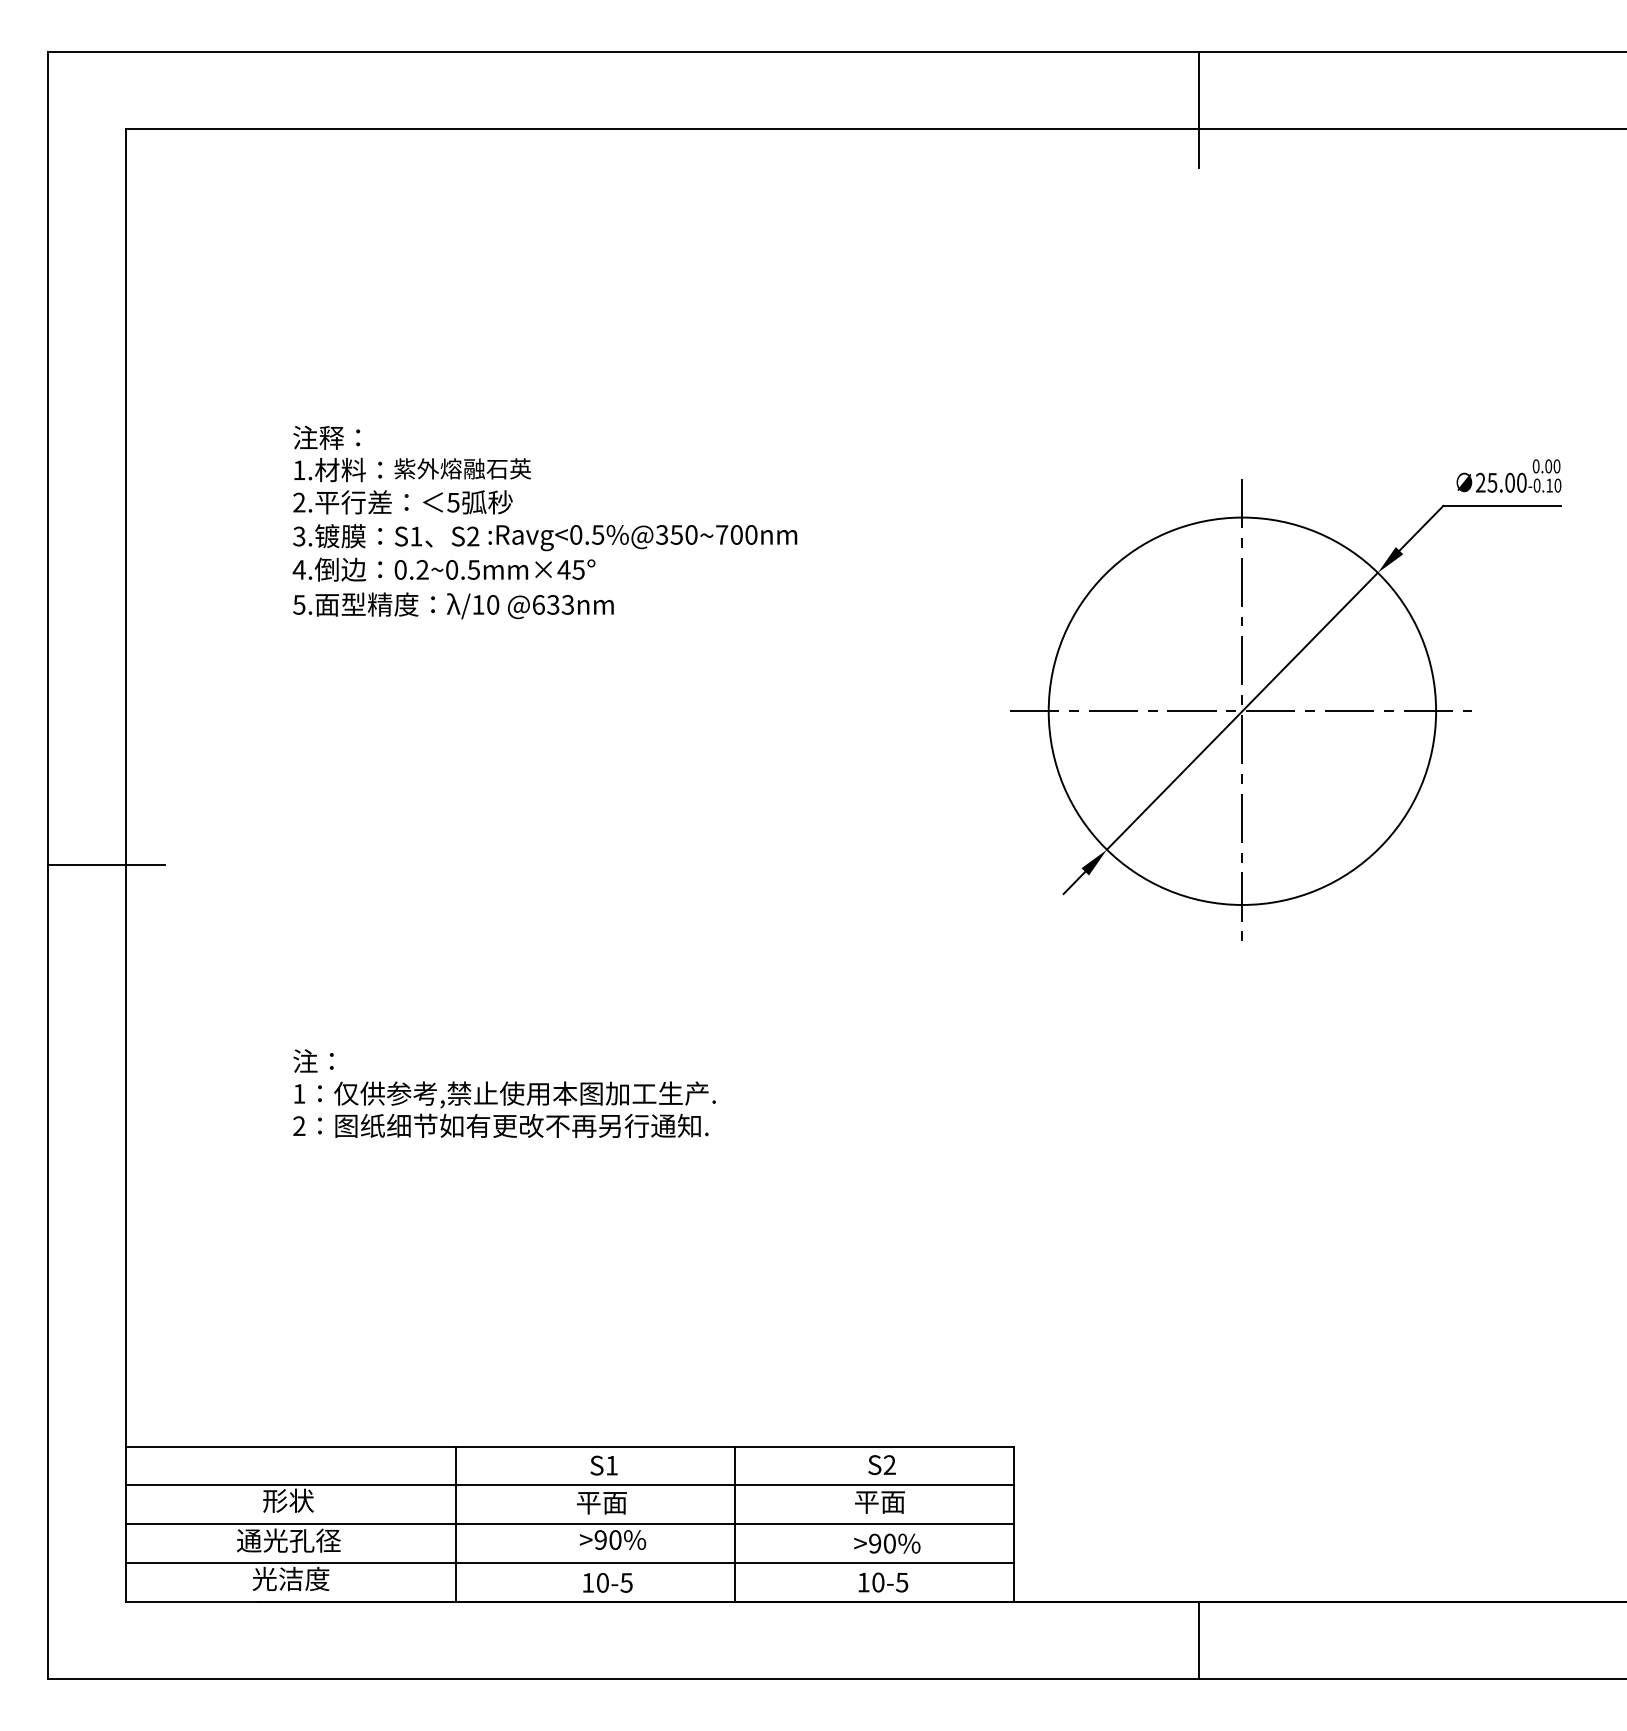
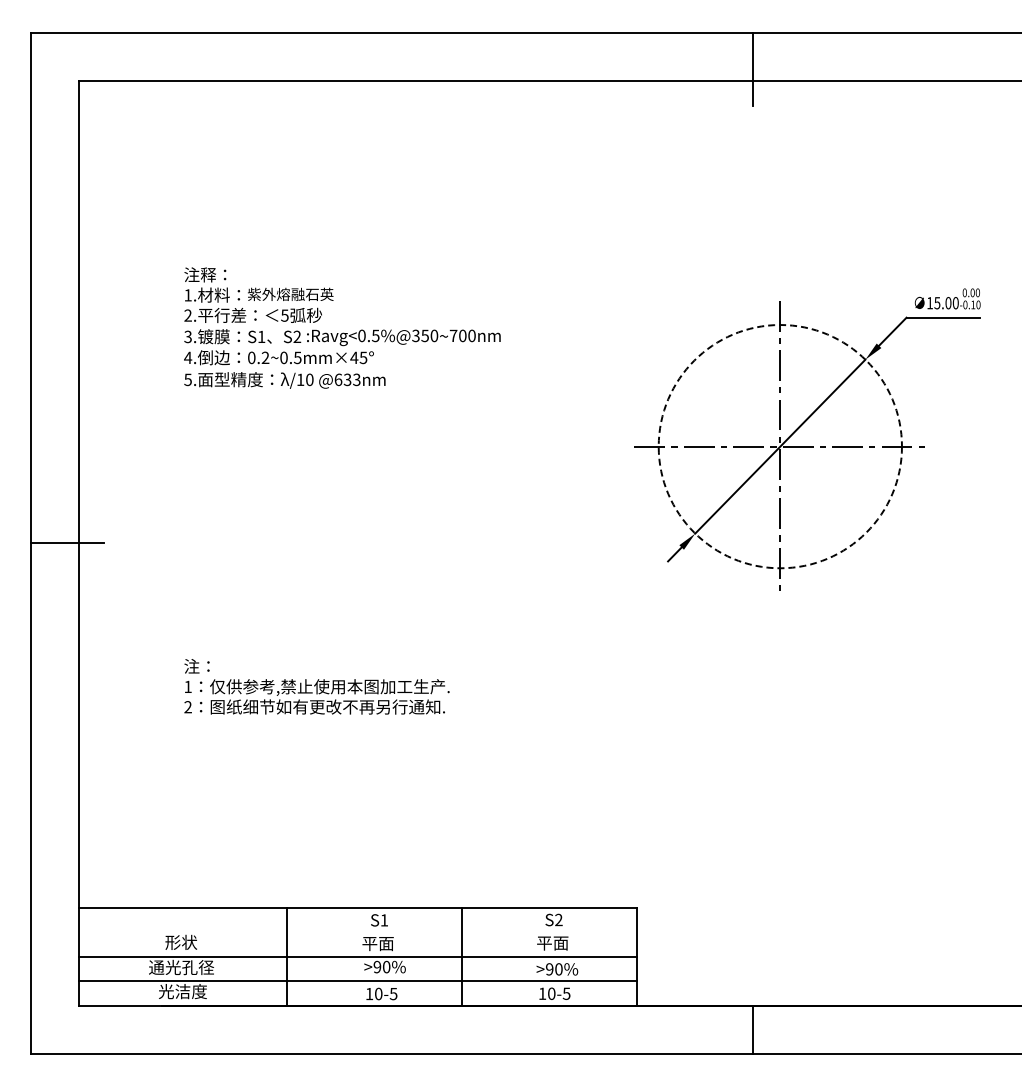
text: (1481, 483) -> (930, 303), 25.00 -> 15.00
circle: (1241, 711) -> (779, 446), solid -> dashed
line: (570, 1484) -> (358, 932), removed

